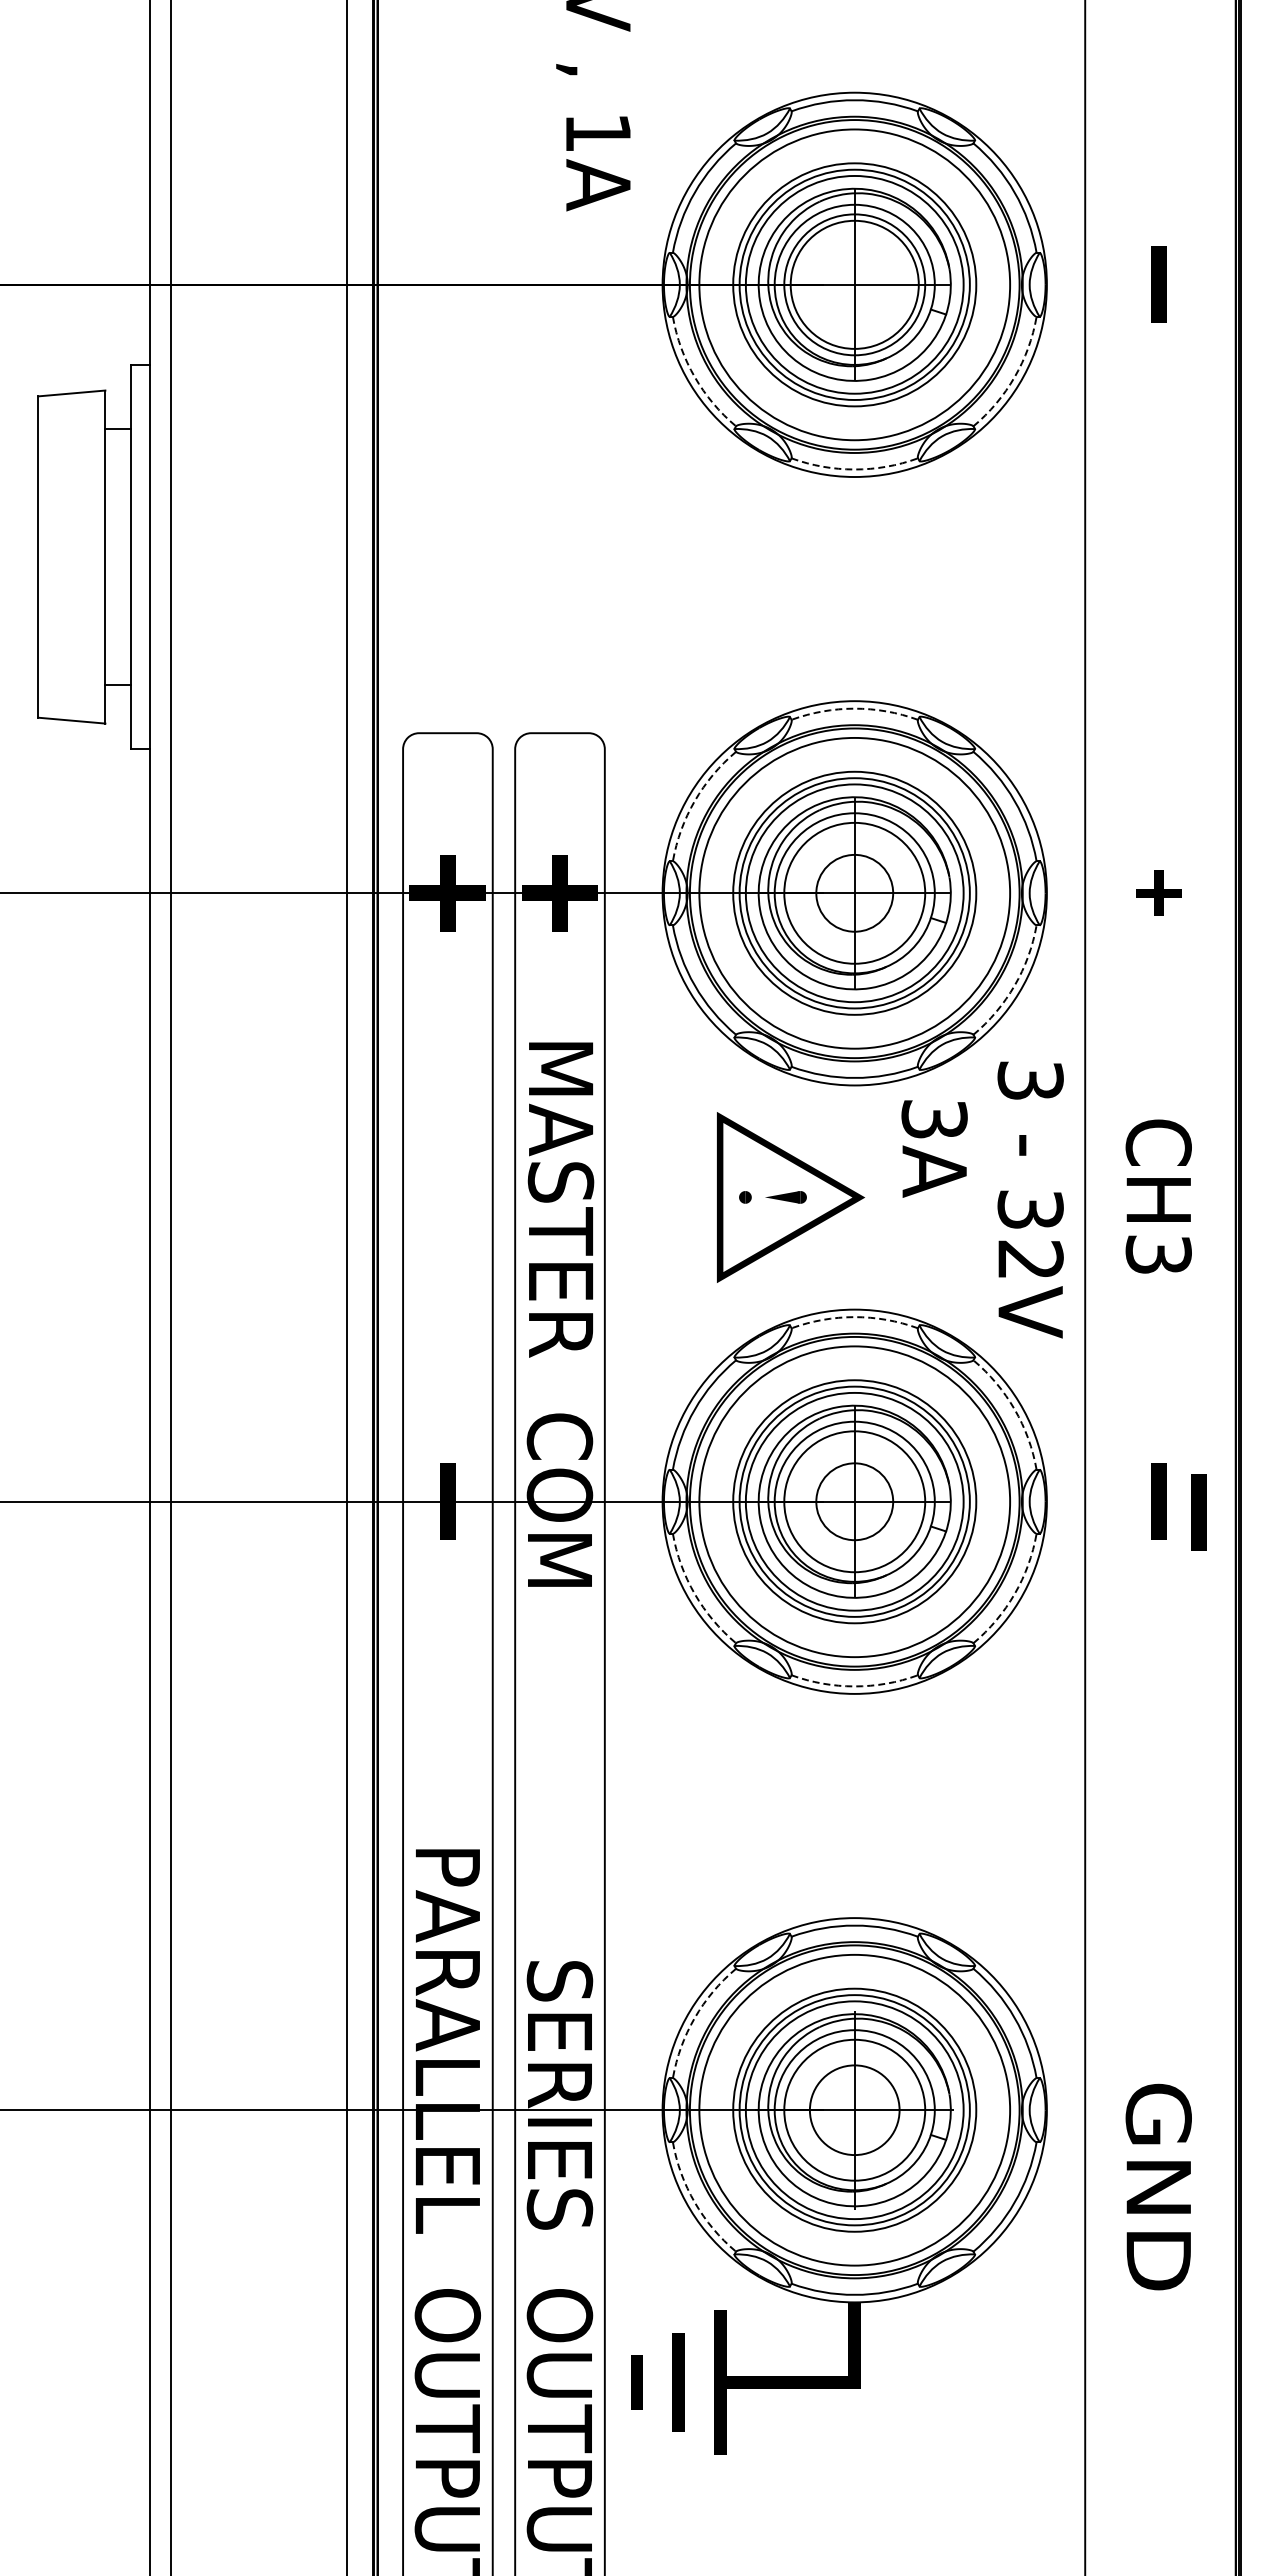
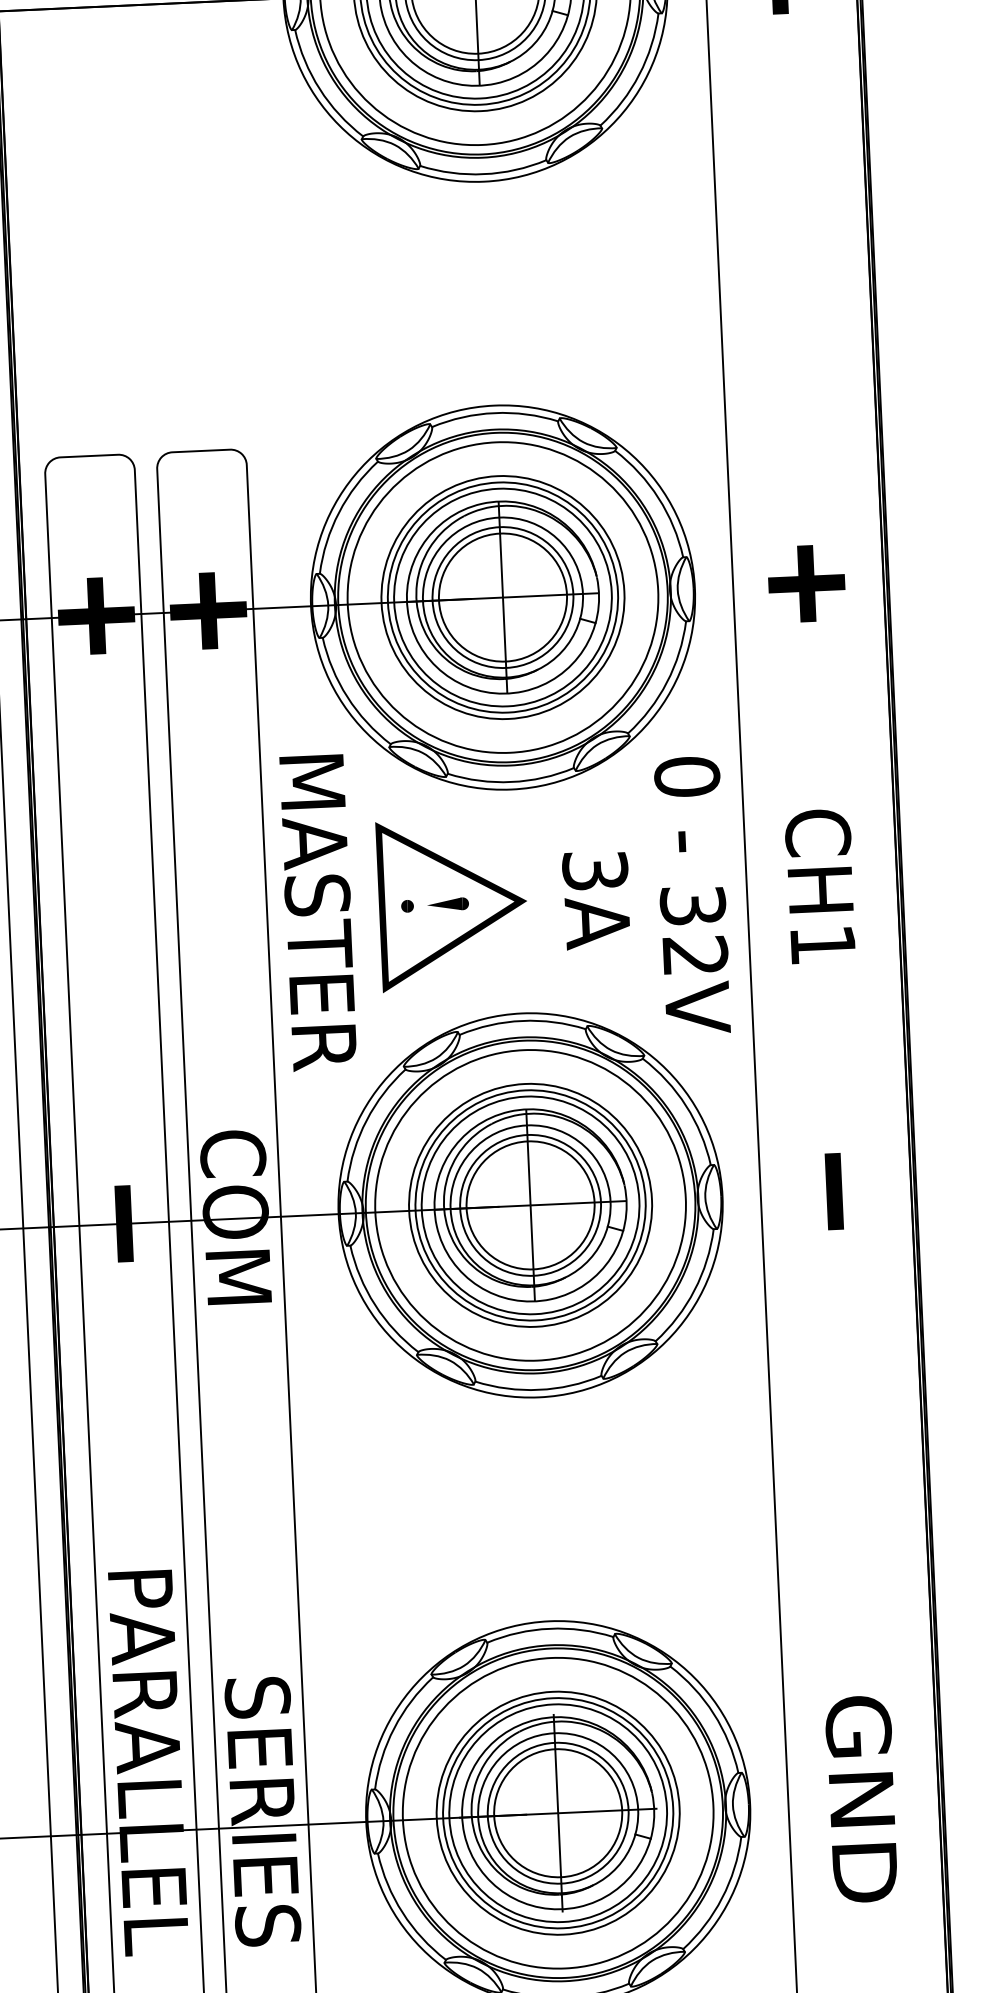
arc: (694, 377) -> (319, 89), dashed -> solid
arc: (1014, 377) -> (639, 75), dashed -> solid
arc: (854, 469) -> (483, 174), dashed -> solid
arc: (854, 708) -> (494, 412), dashed -> solid
arc: (694, 801) -> (338, 513), dashed -> solid
circle: (854, 893) -> (502, 597), size x1.67
part: (1158, 893) -> (806, 583), size x1.67
arc: (1014, 985) -> (666, 682), dashed -> solid
text: (1030, 1080) -> (687, 776), 3 -> 0
text: (934, 1148) -> (596, 899), moved
text: (560, 1199) -> (317, 912), moved
text: (1158, 1254) -> (822, 944), CH3 -> CH1
arc: (854, 1317) -> (521, 1021), dashed -> solid
arc: (1014, 1409) -> (685, 1105), dashed -> solid
circle: (854, 1501) -> (530, 1205), size x1.67
line: (1198, 1512) -> (874, 1200), removed
arc: (694, 1594) -> (374, 1305), dashed -> solid
arc: (1014, 1594) -> (694, 1290), dashed -> solid
arc: (854, 1686) -> (538, 1389), dashed -> solid
arc: (694, 2017) -> (393, 1727), dashed -> solid
circle: (854, 2110) -> (557, 1813), size x1.43
text: (1158, 2186) -> (861, 1798), moved
arc: (694, 2202) -> (402, 1912), dashed -> solid

